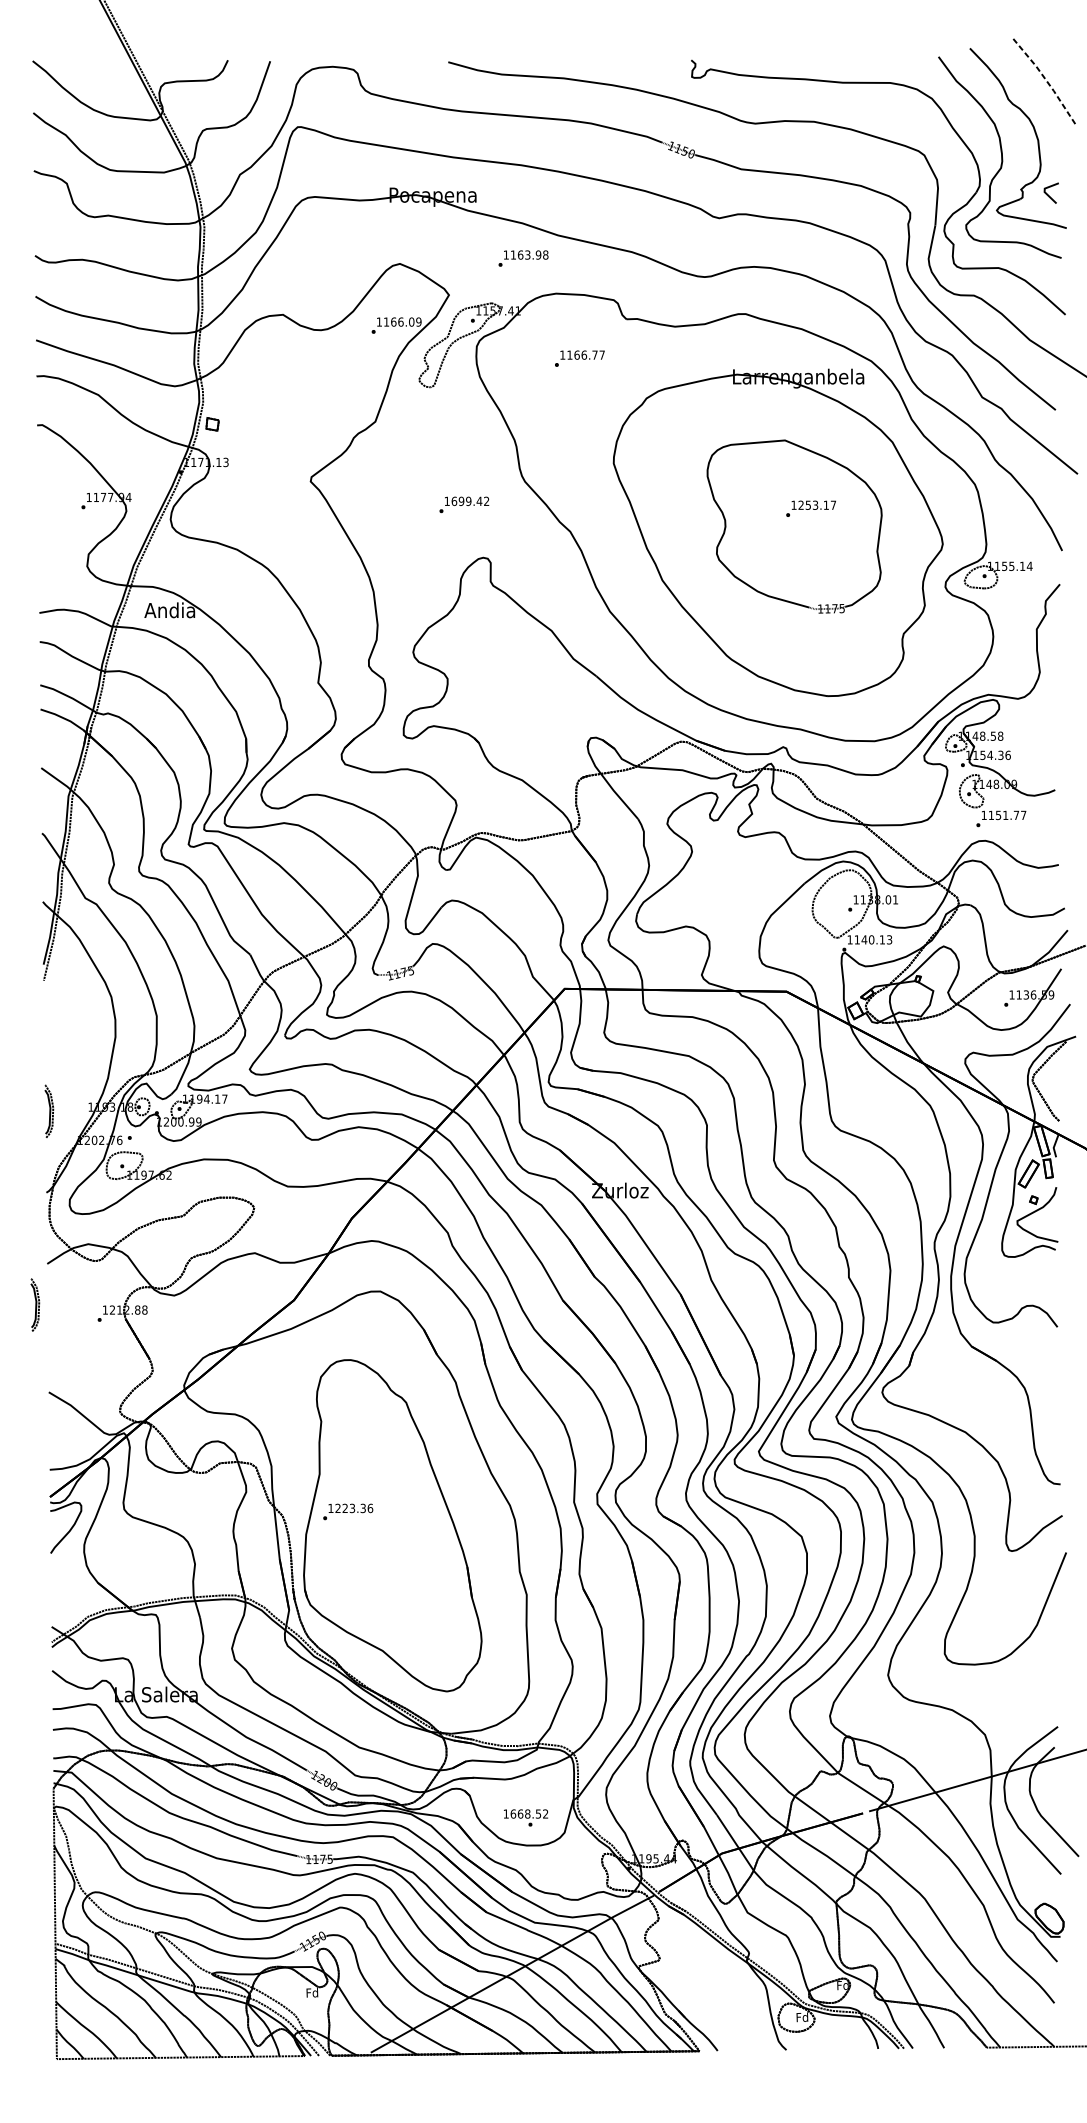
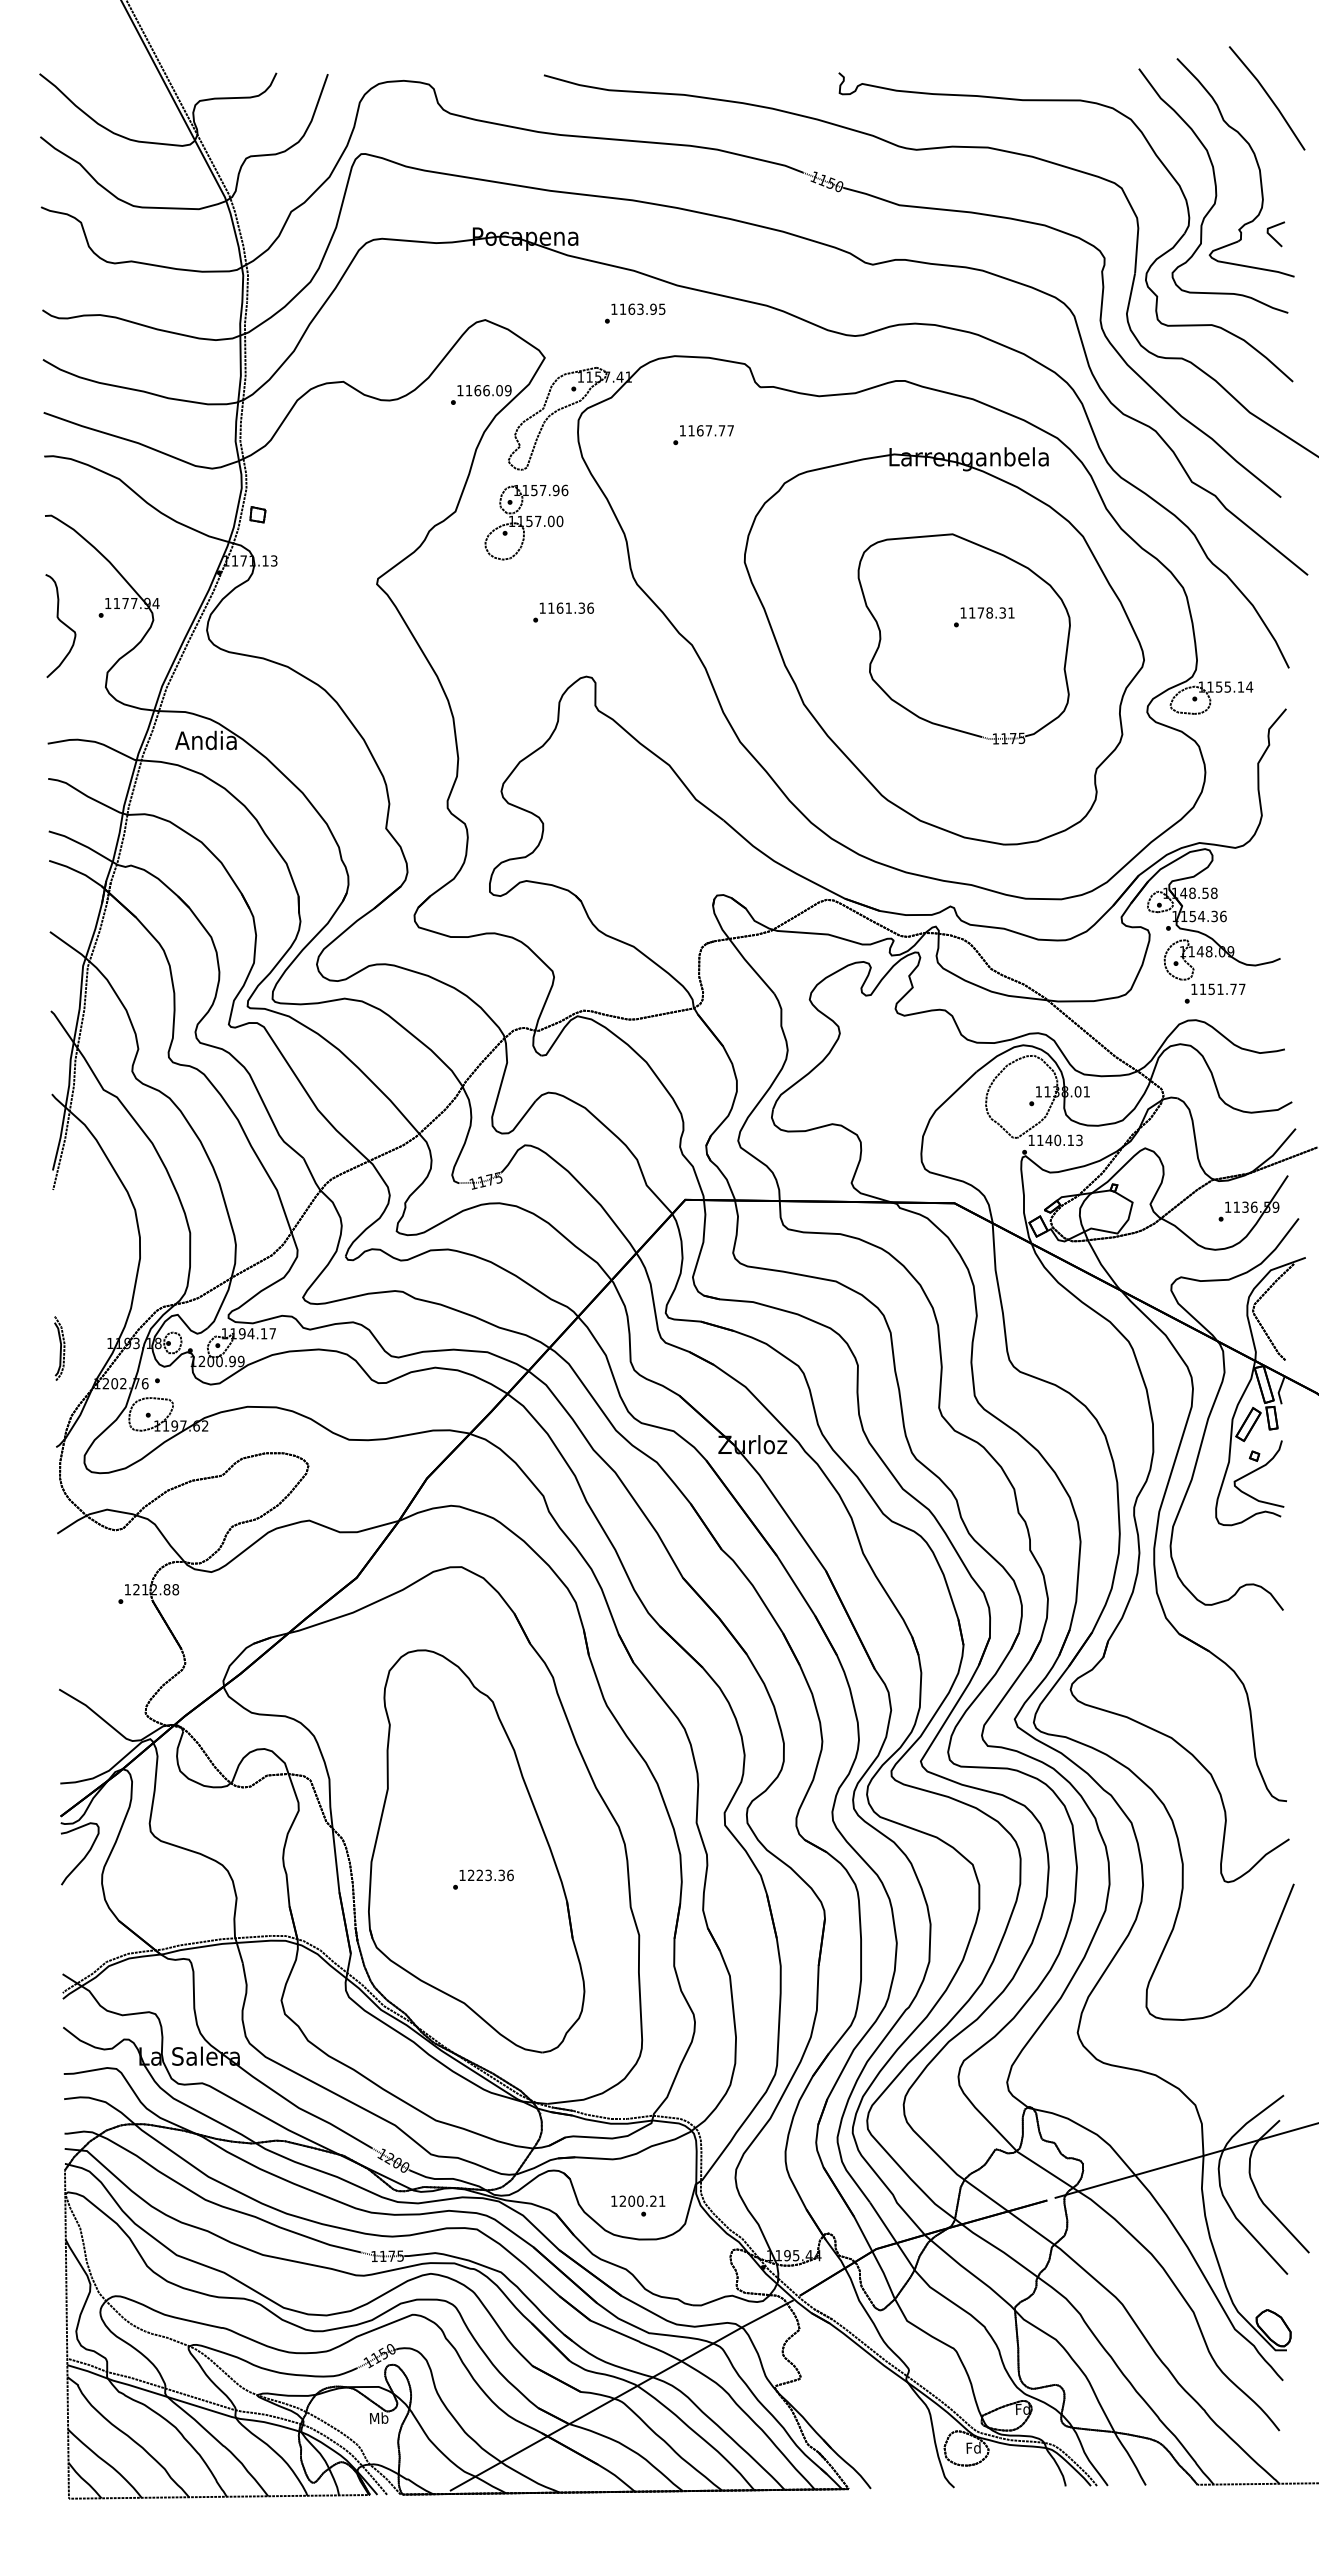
line: (1046, 79) -> (1269, 96), dashed -> solid
text: (545, 254) -> (662, 308), 1163.98 -> 1163.95
text: (583, 354) -> (708, 430), 1166.77 -> 1167.77
part: (433, 430) -> (526, 522), added
text: (470, 500) -> (570, 607), 1699.42 -> 1161.36
text: (817, 504) -> (991, 612), 1253.17 -> 1178.31
curve: (51, 513) -> (62, 623), added
part: (35, 1304) -> (42, 1583), removed
text: (348, 1511) -> (483, 1879), moved
text: (529, 1813) -> (642, 2200), 1668.52 -> 1200.21
text: (311, 1993) -> (378, 2418), Fd -> Mb

